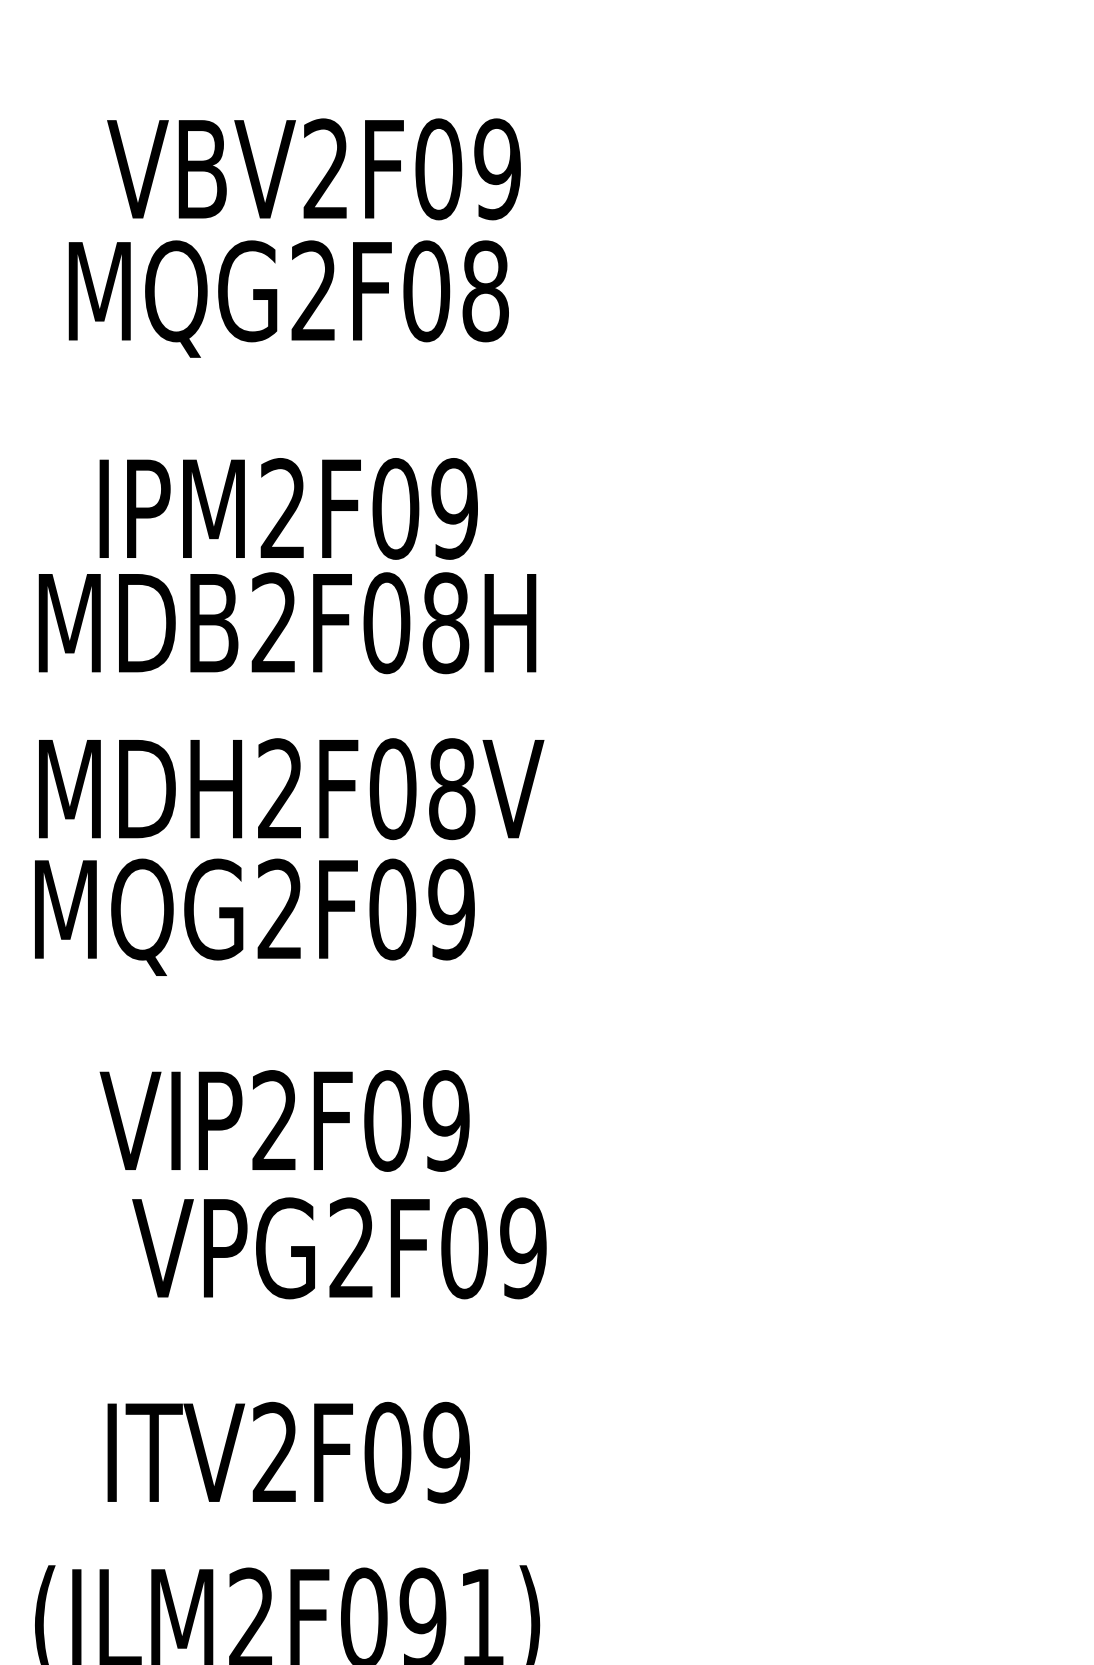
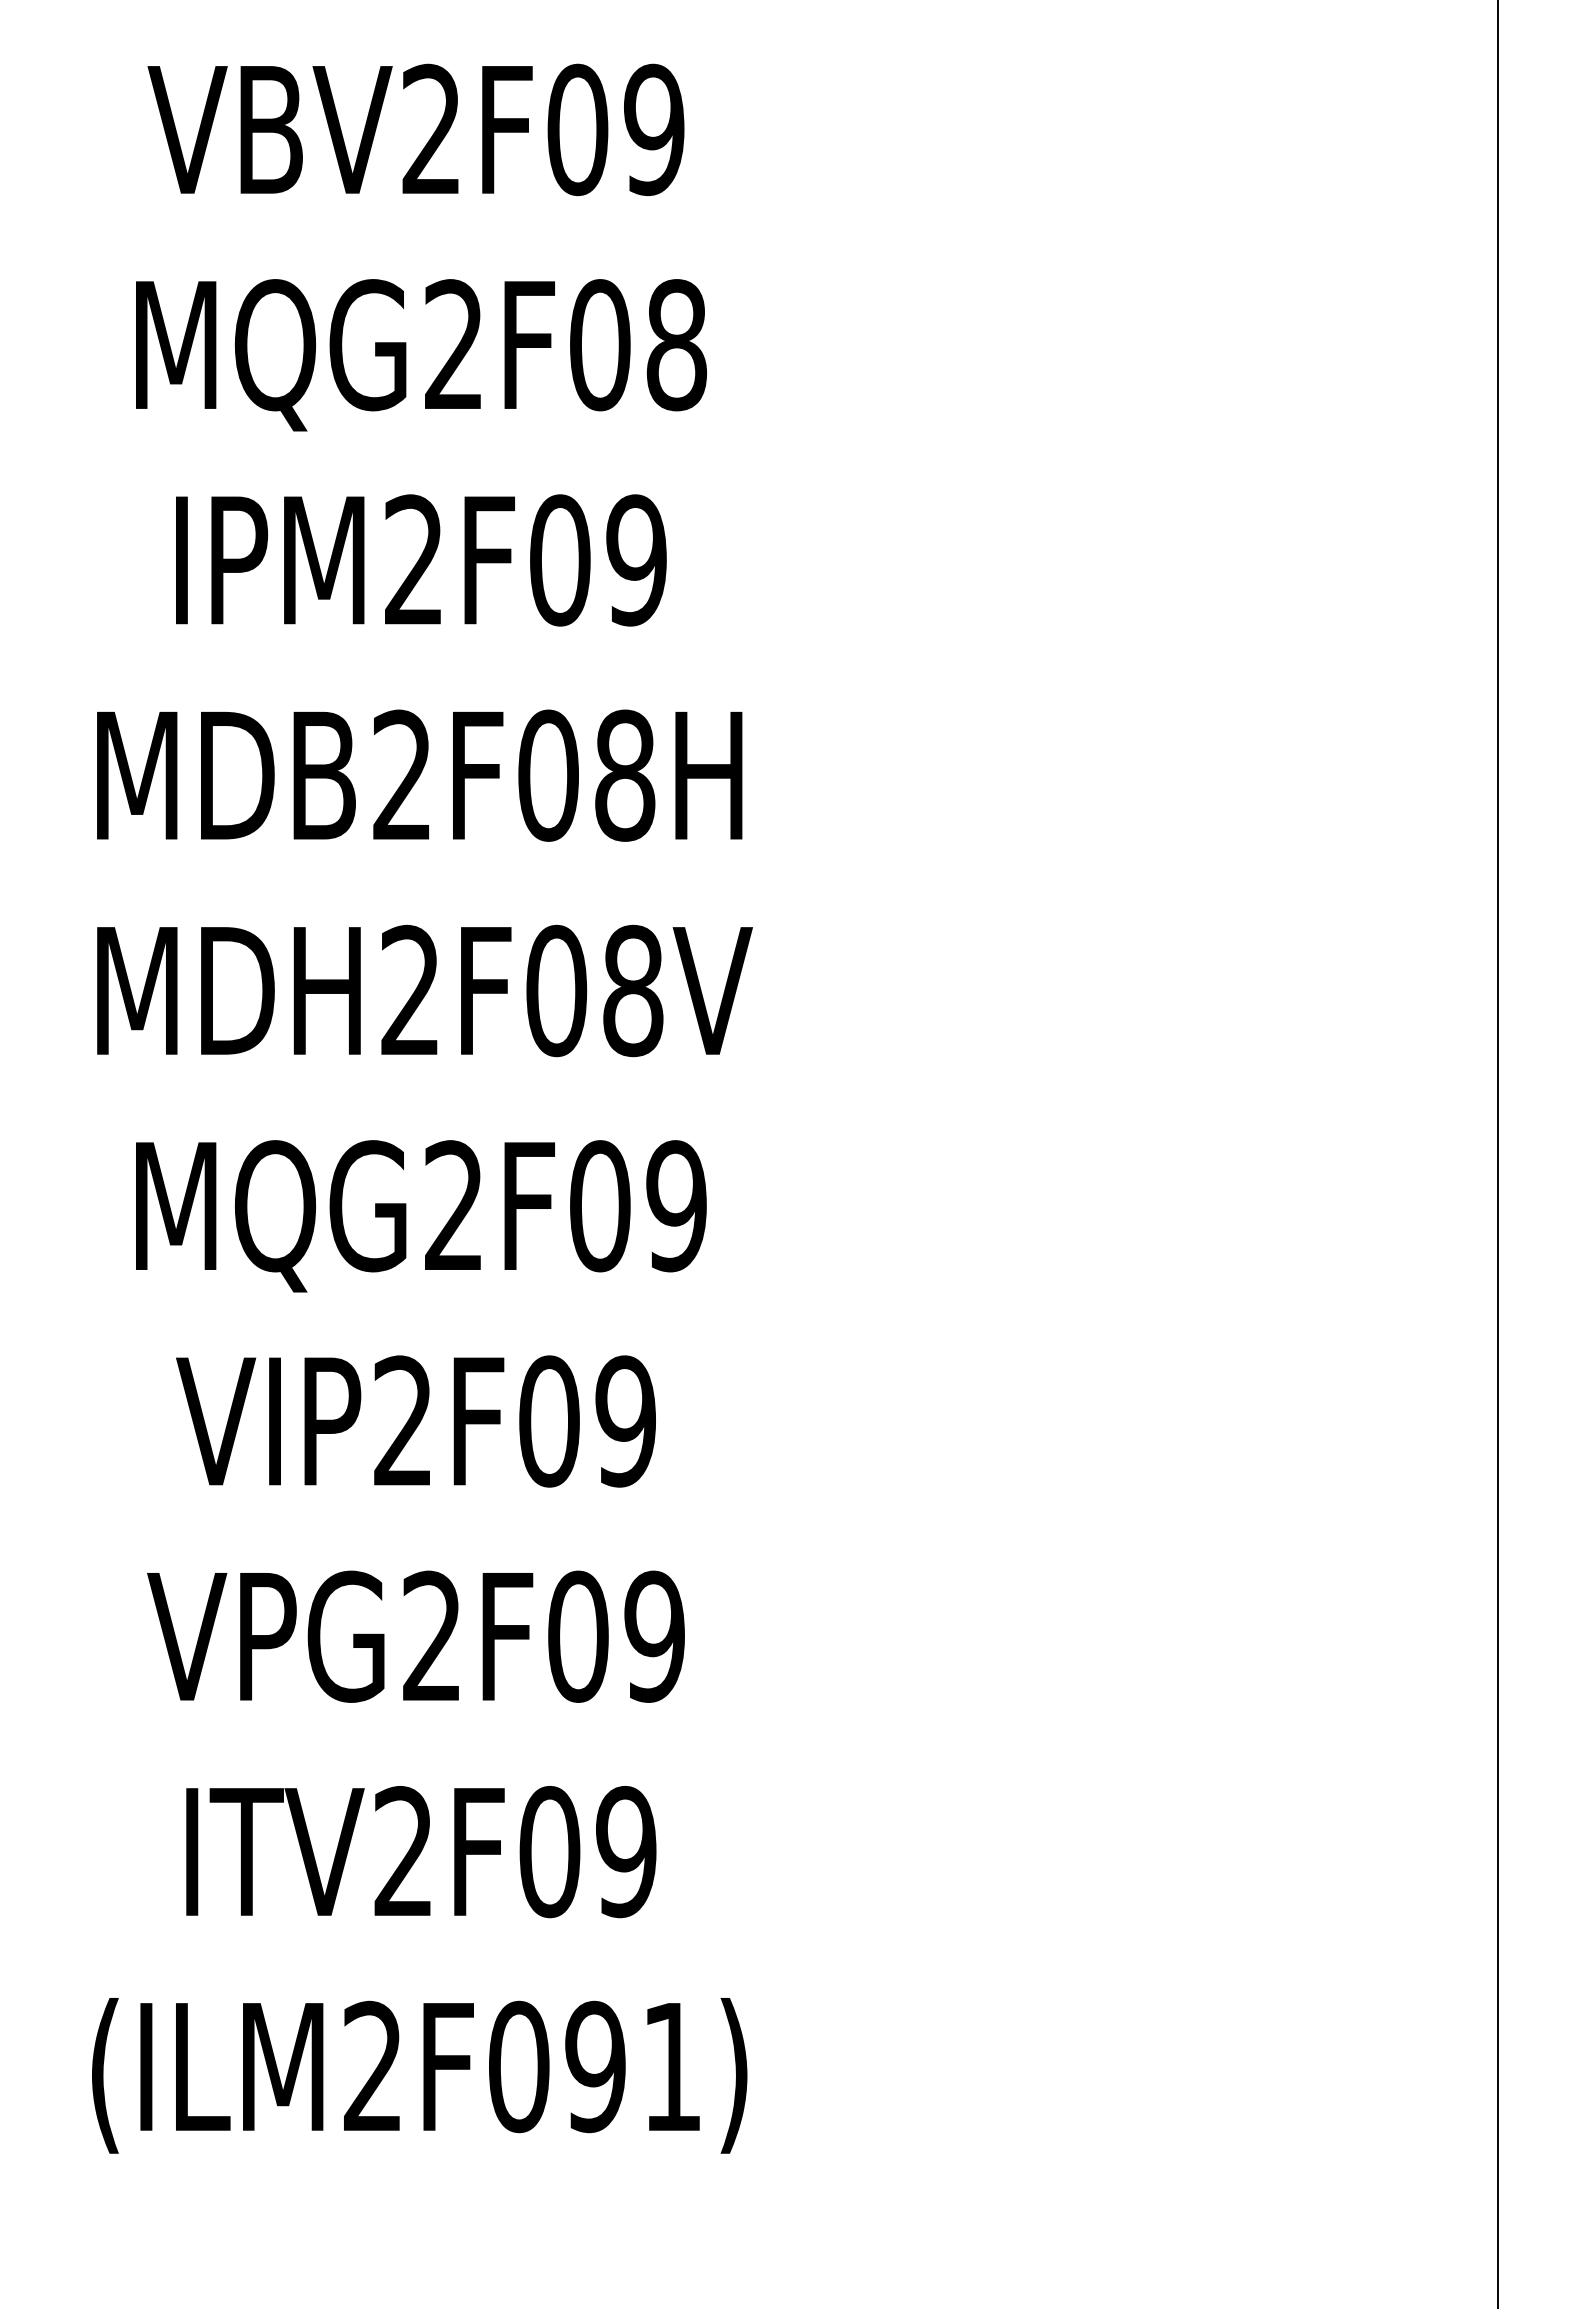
text: (313, 169) -> (415, 129), moved
text: (288, 508) -> (421, 560), moved
text: (254, 917) -> (421, 1216), moved
text: (339, 1248) -> (415, 1636), moved

